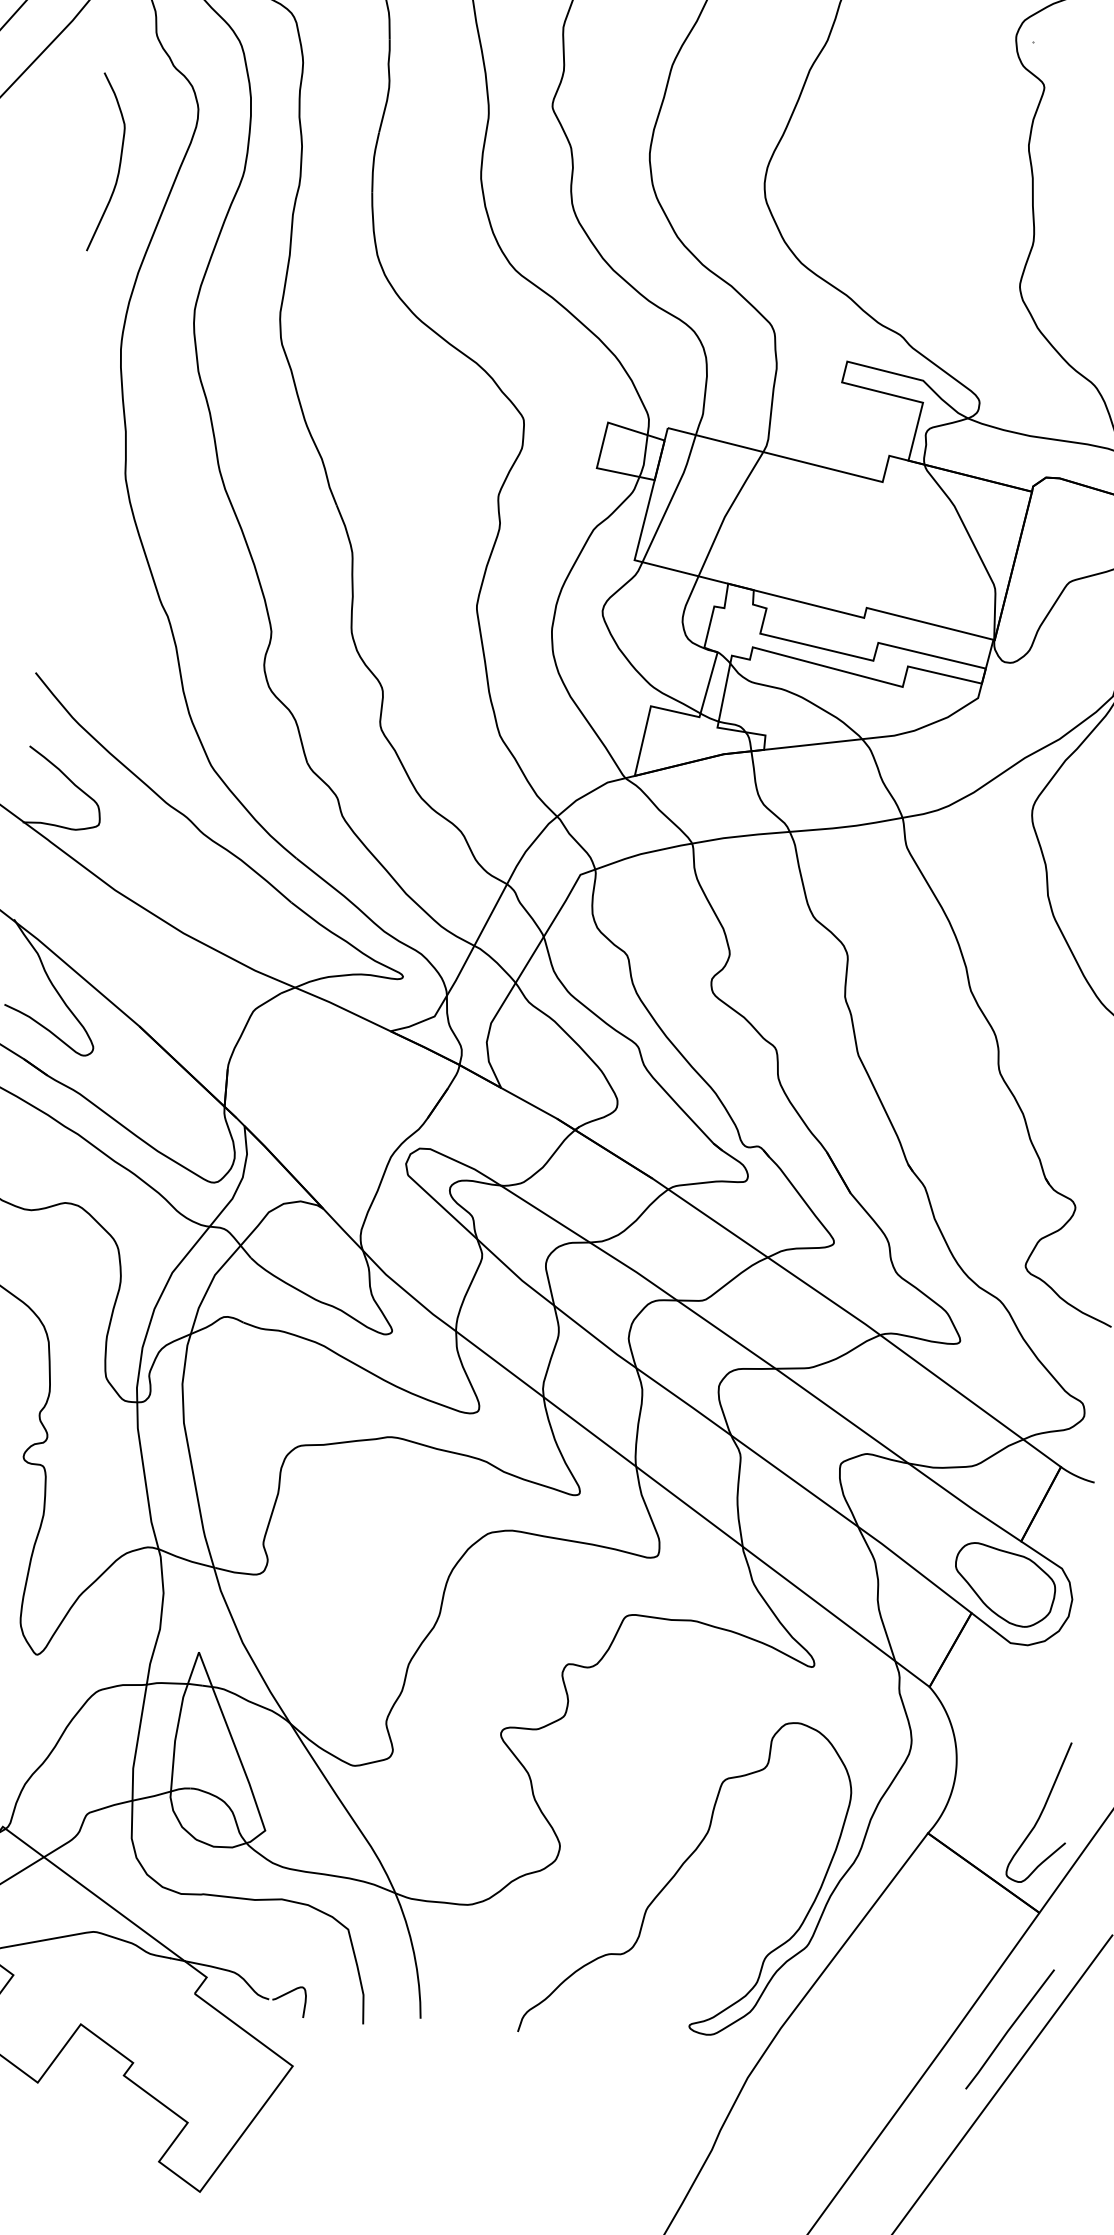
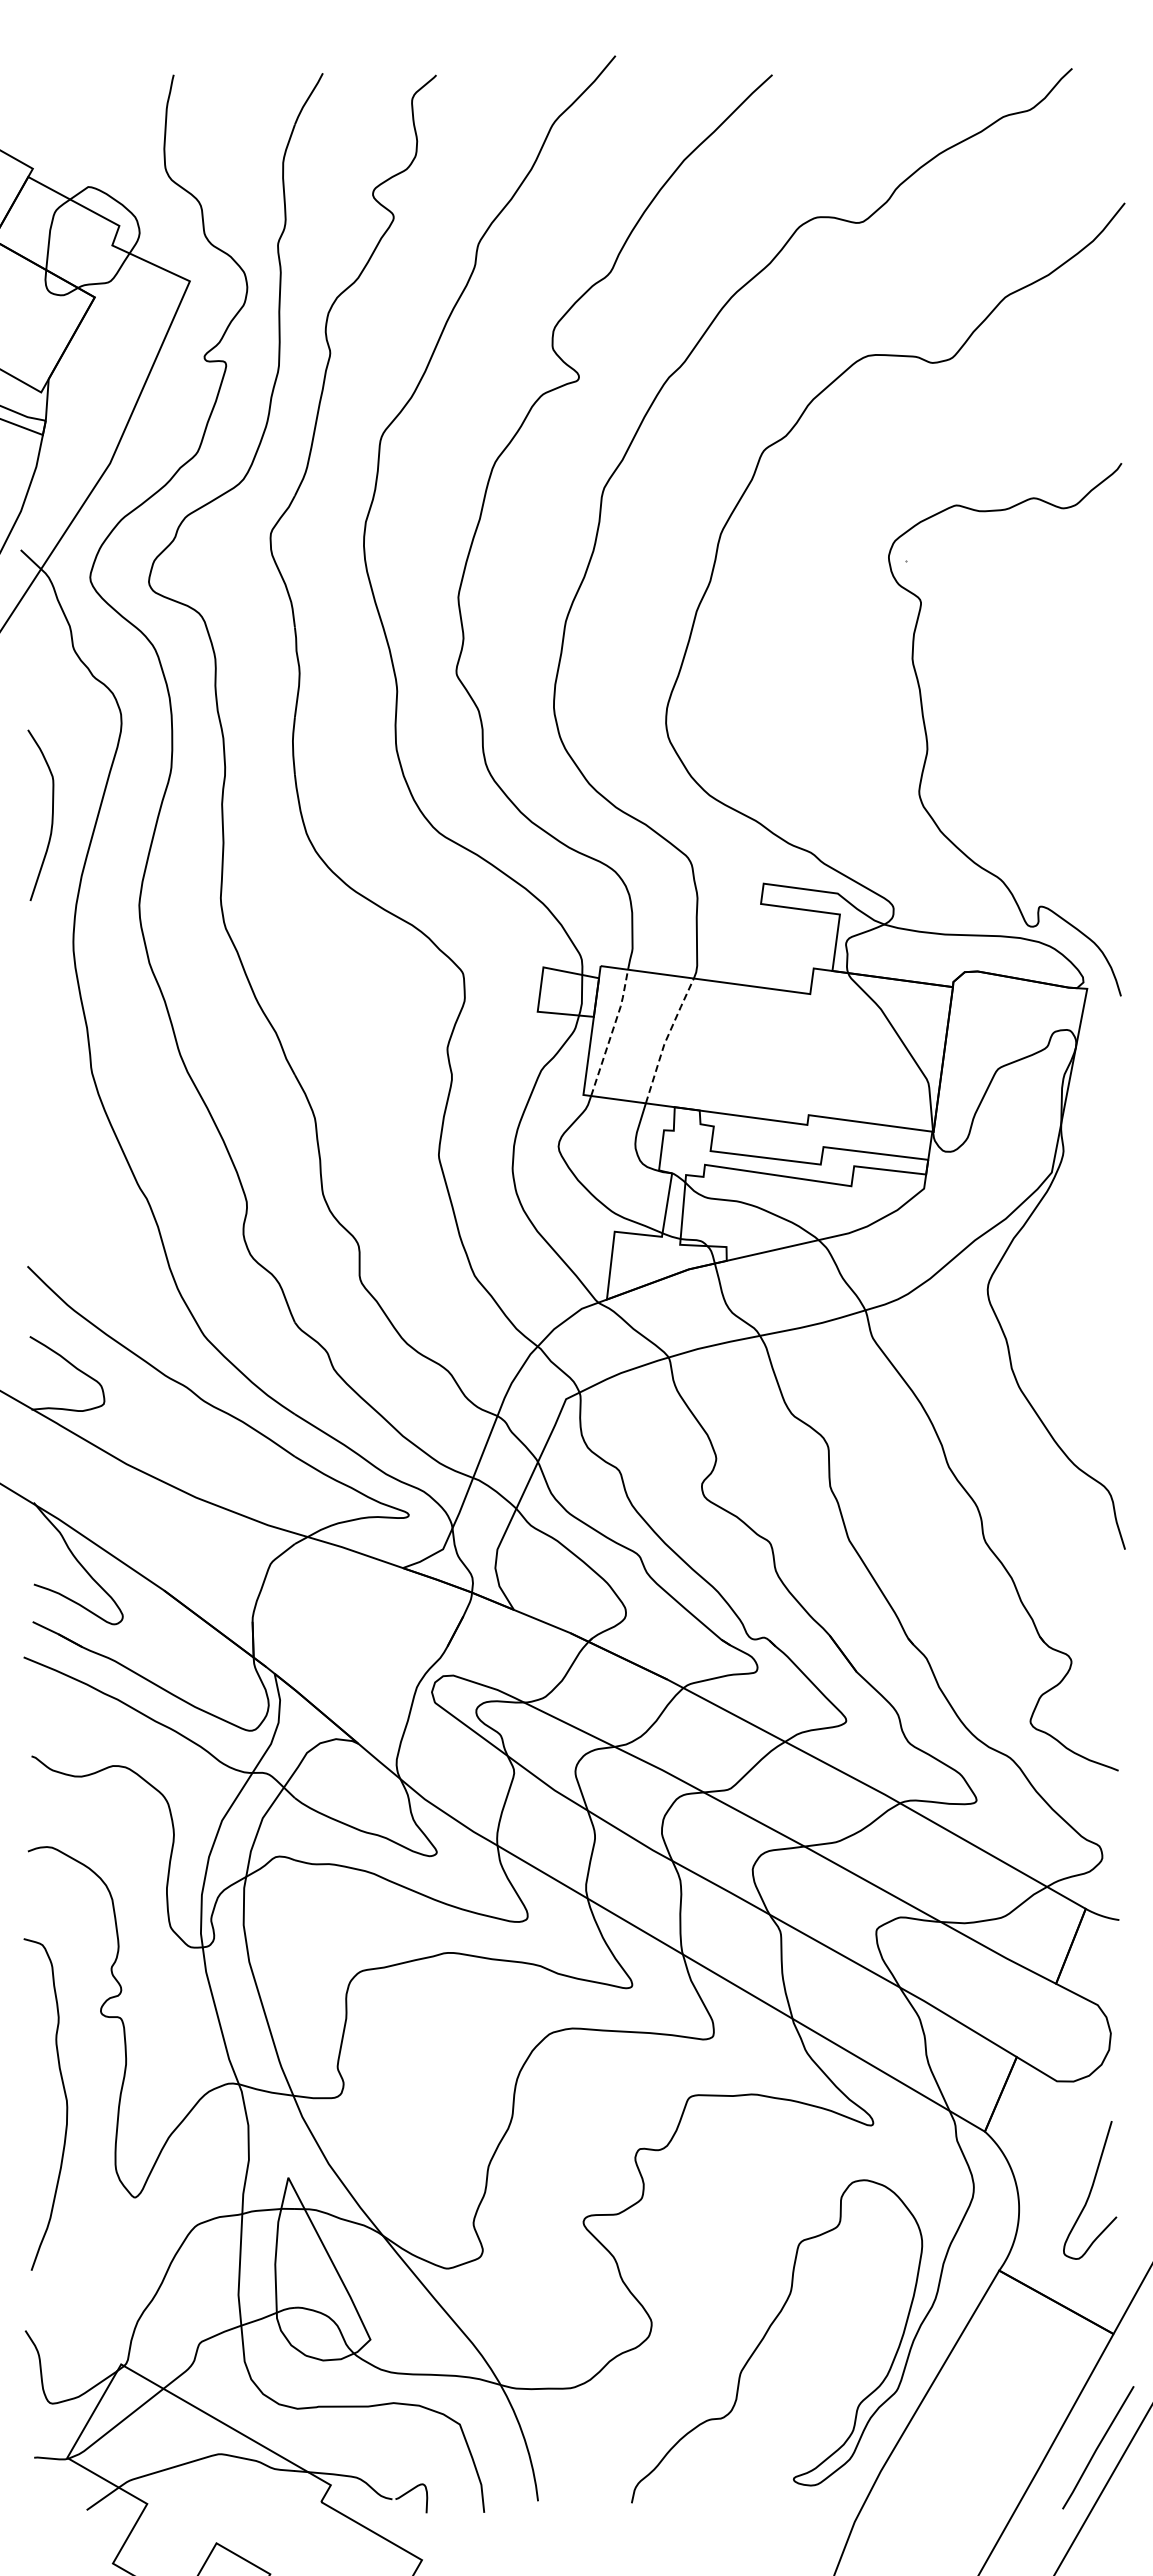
curve: (118, 164) -> (51, 815), moved
line: (672, 497) -> (612, 1031), solid -> dashed
line: (727, 511) -> (666, 1038), solid -> dashed
part: (1003, 1585) -> (1044, 2027), removed
curve: (1041, 1812) -> (1090, 2190), moved

